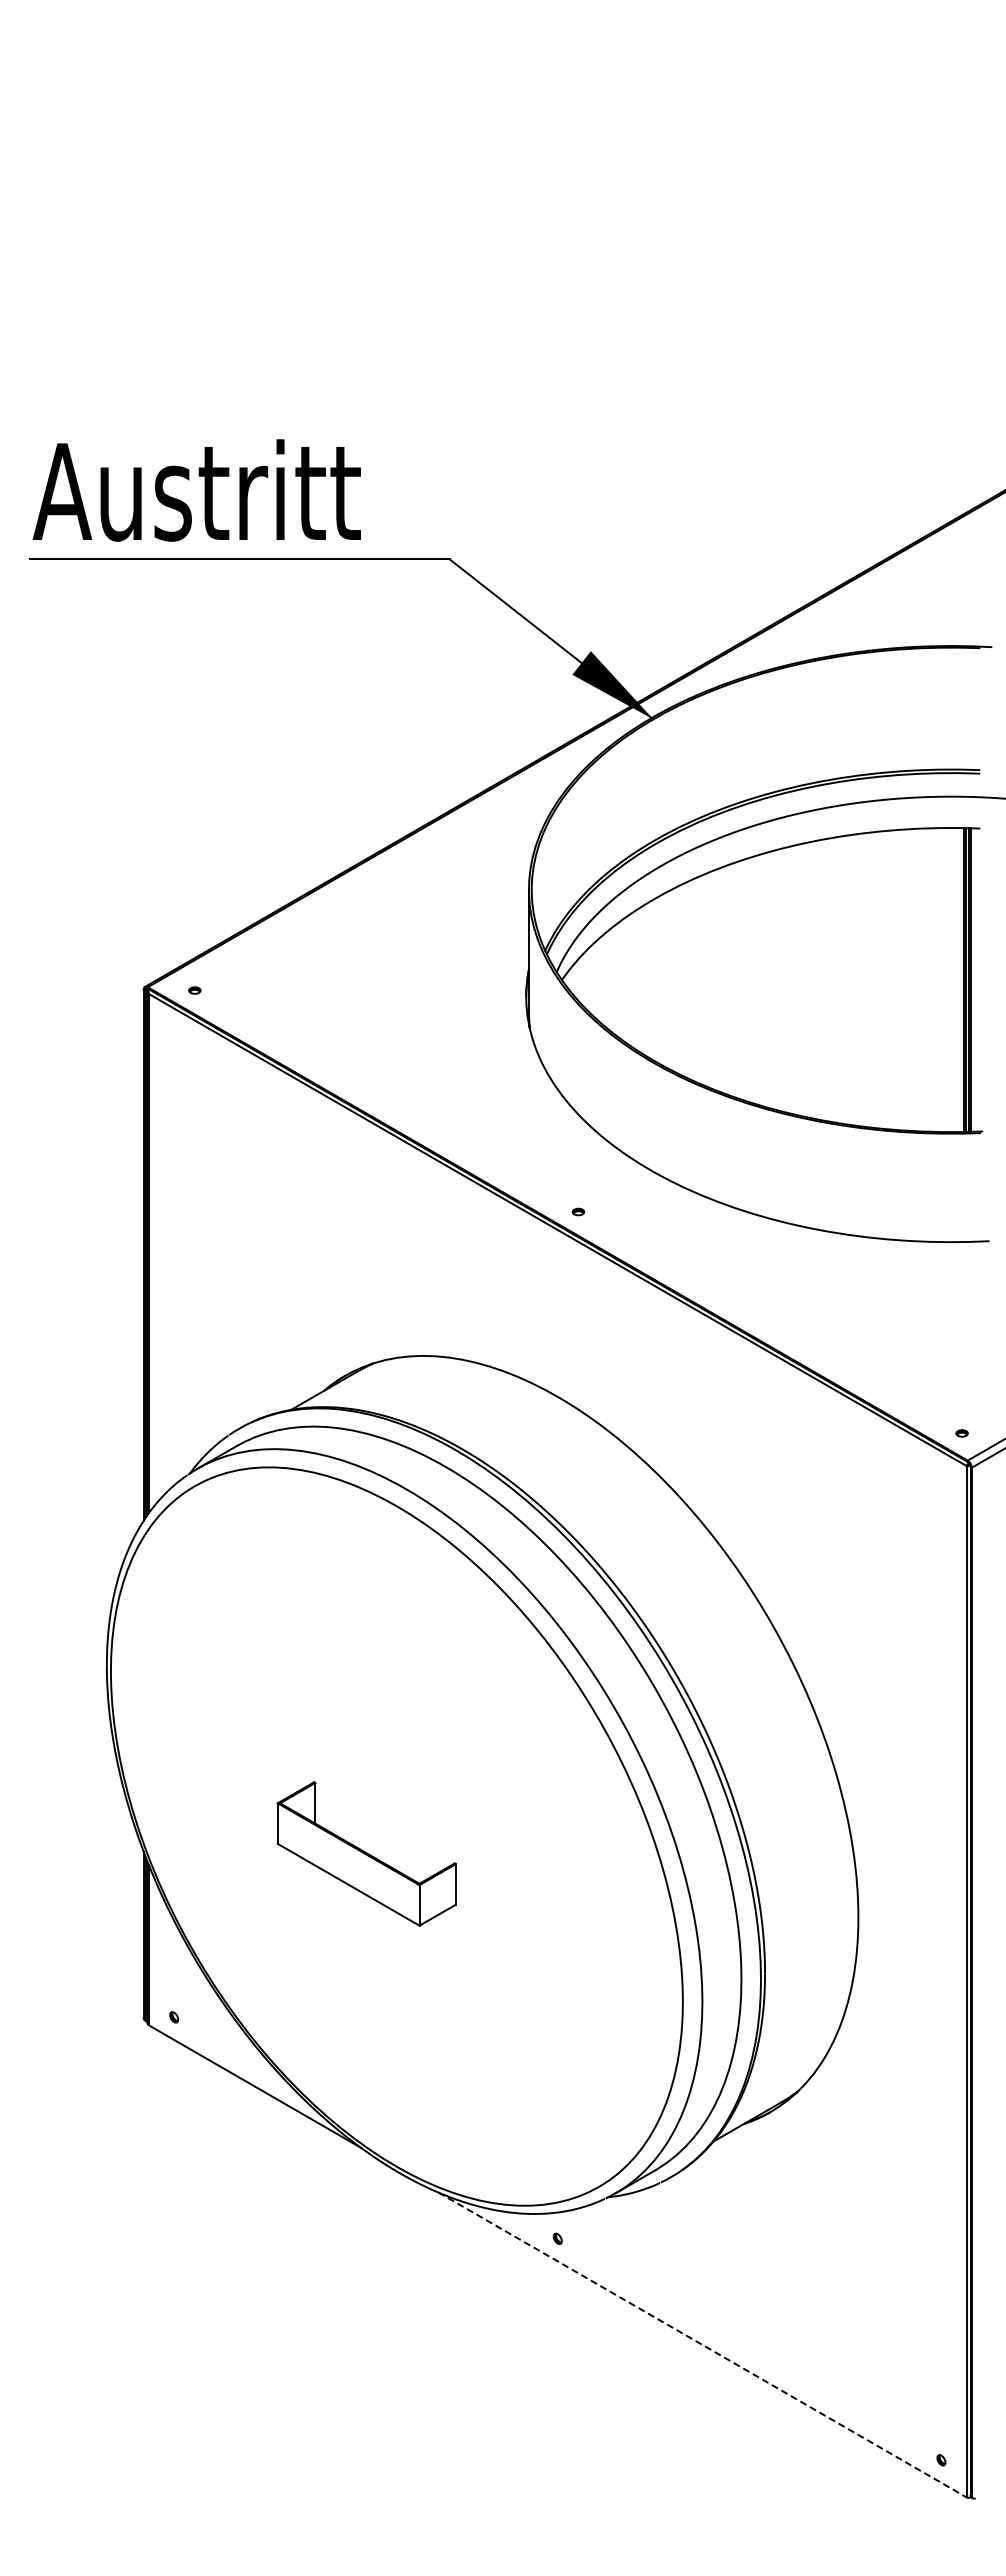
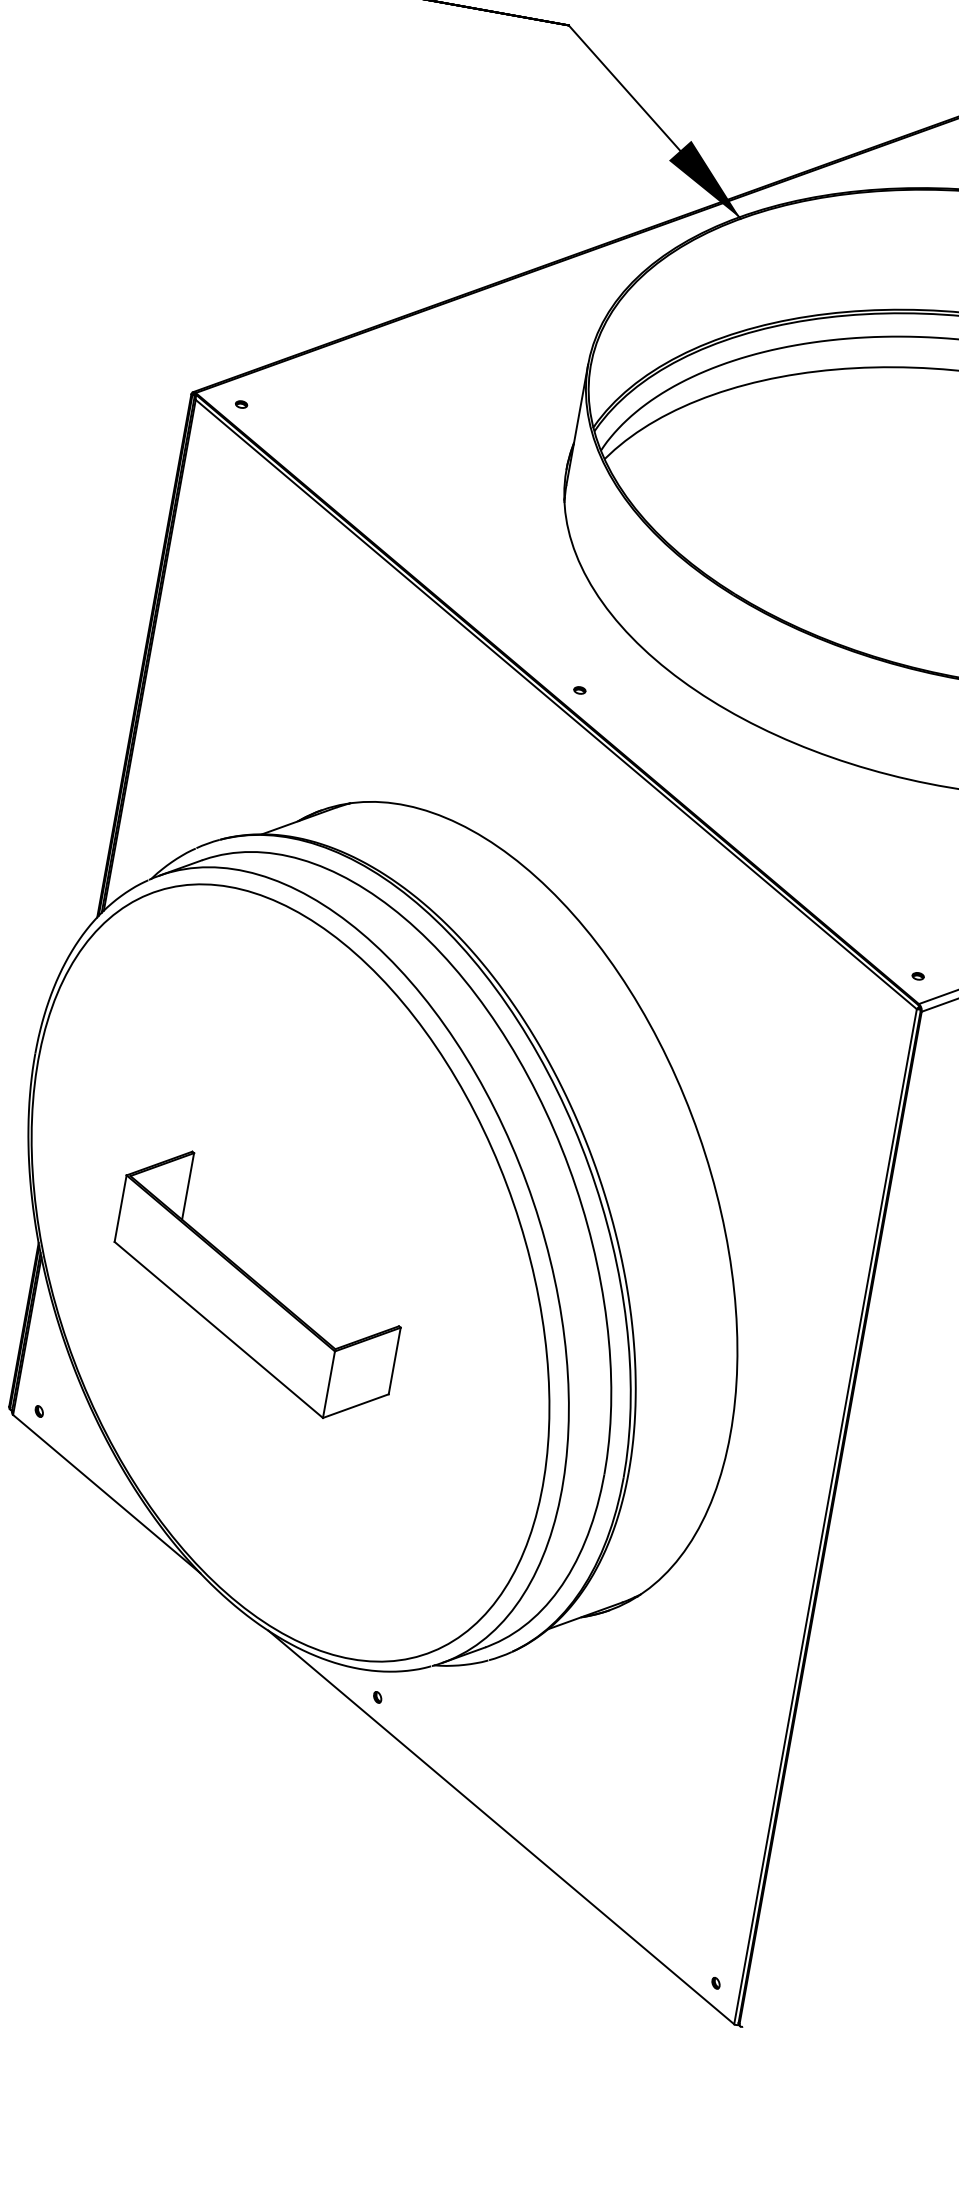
part: (366, 1853) -> (257, 1284), size x1.67
line: (702, 2344) -> (501, 1827), dashed -> solid

